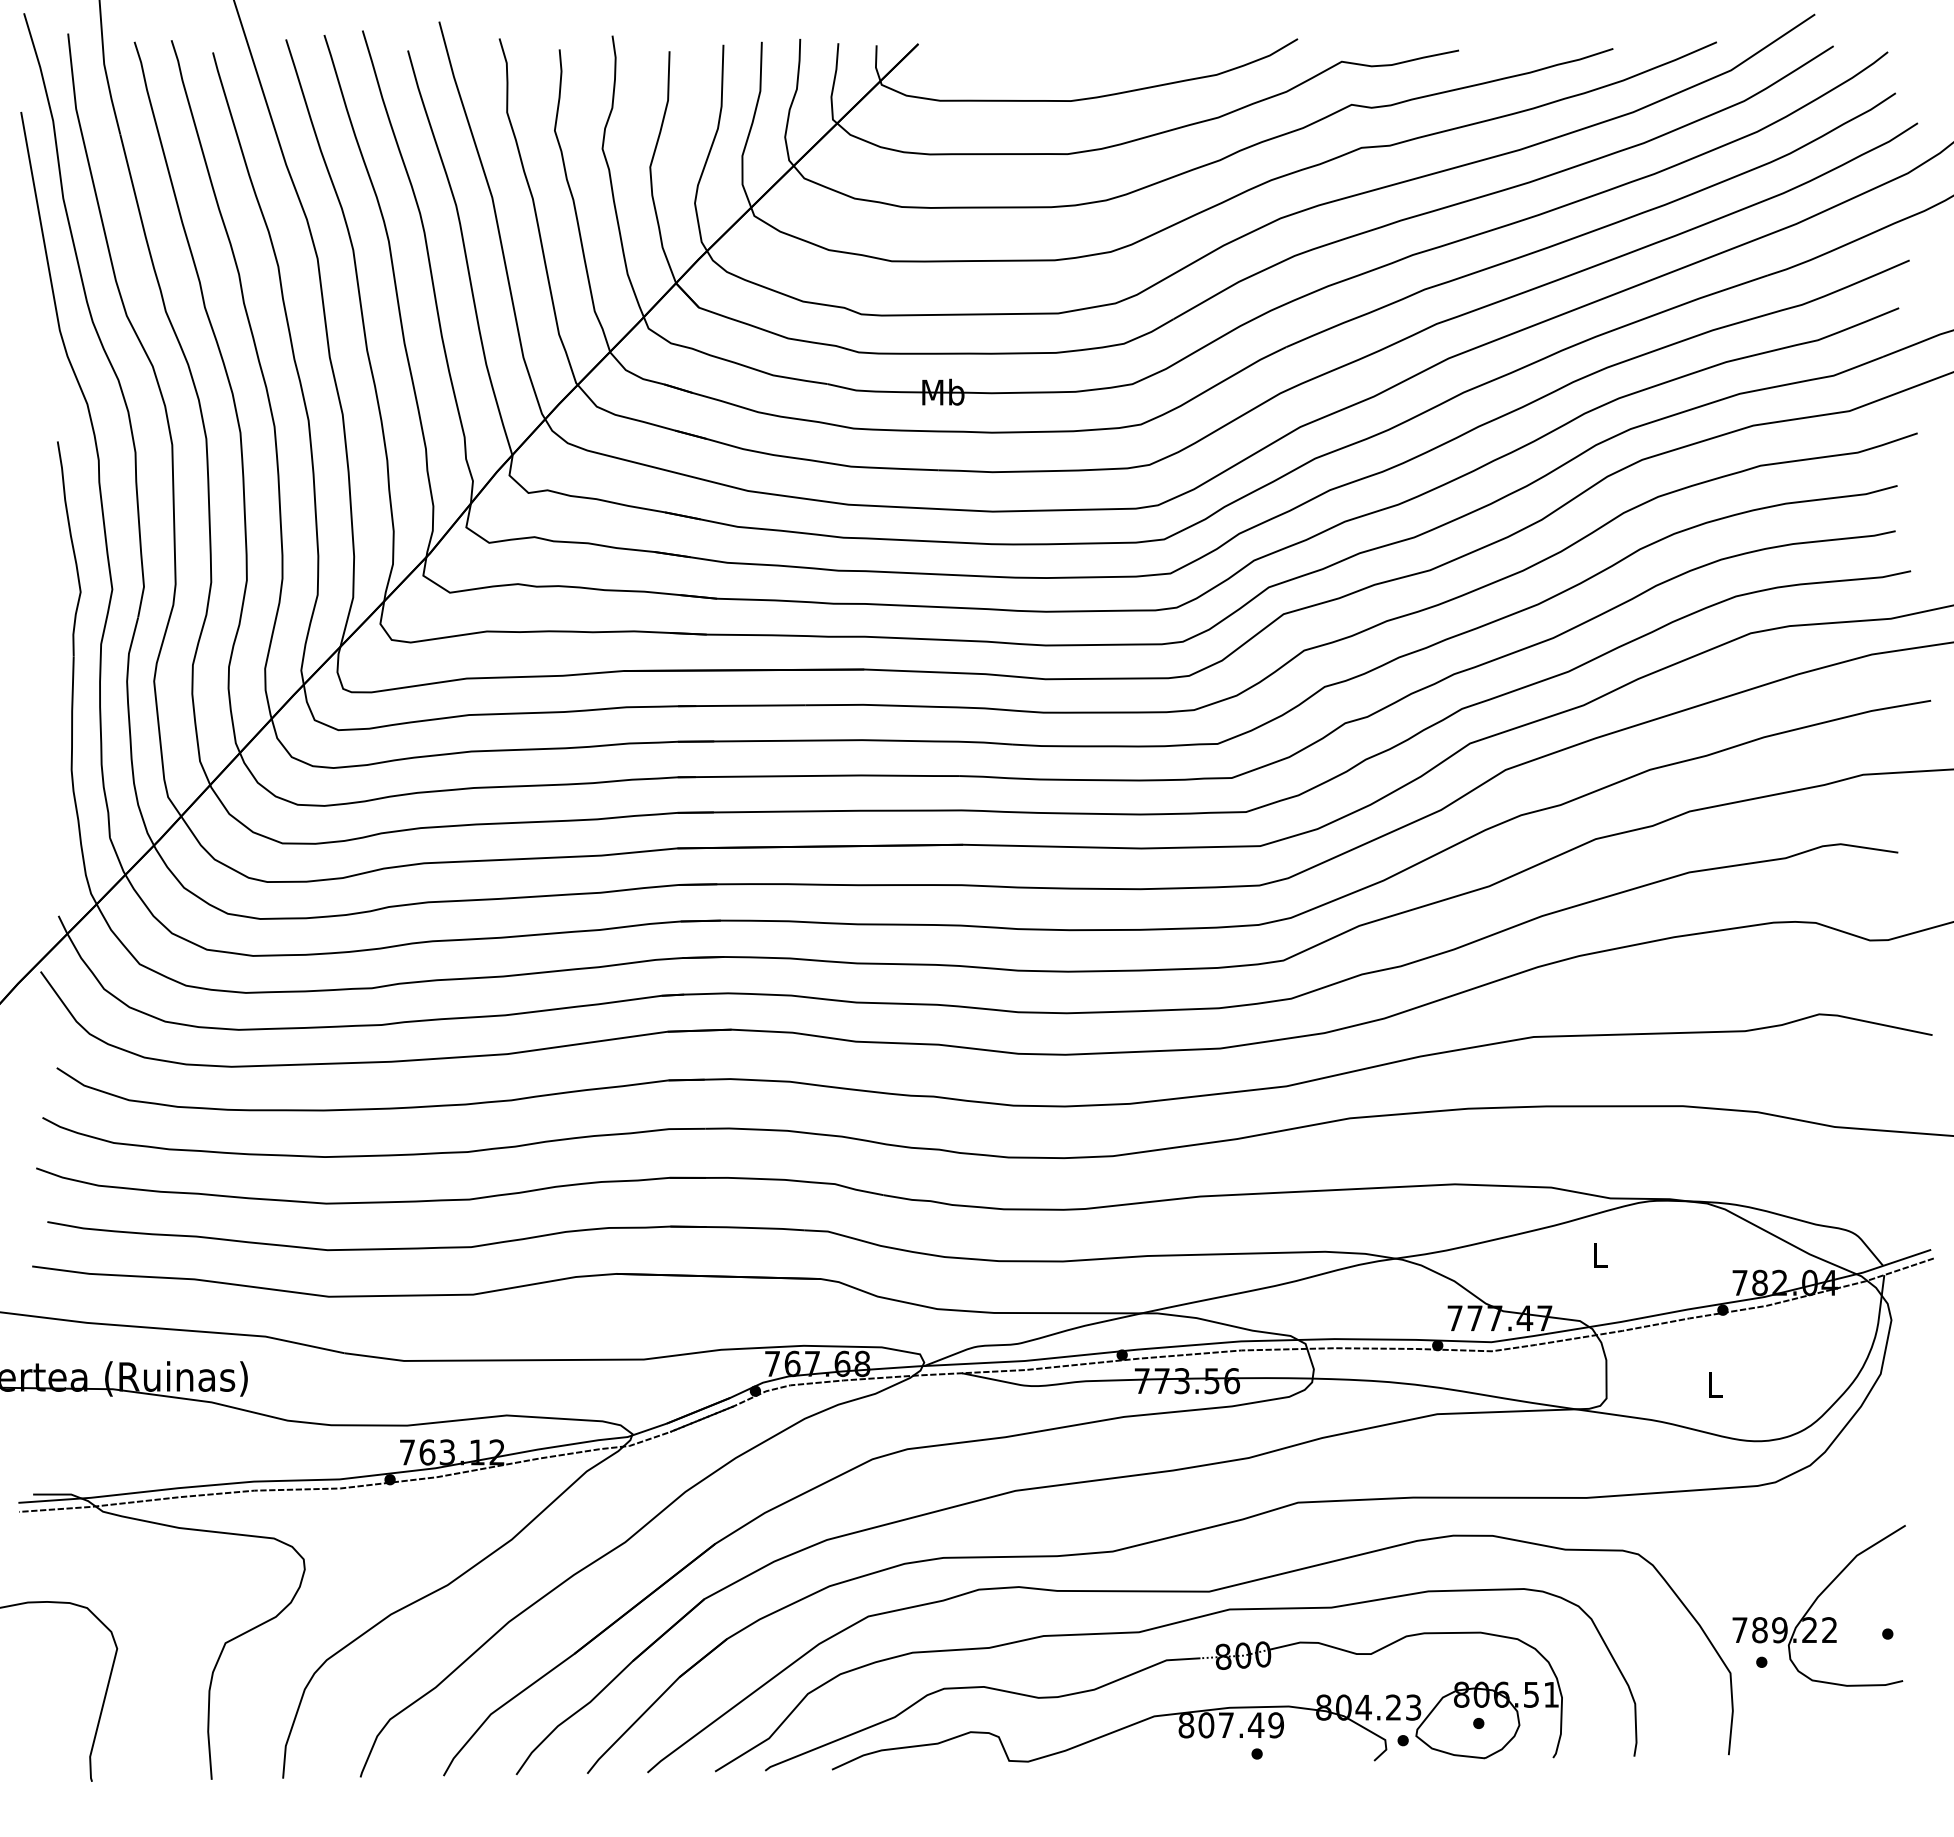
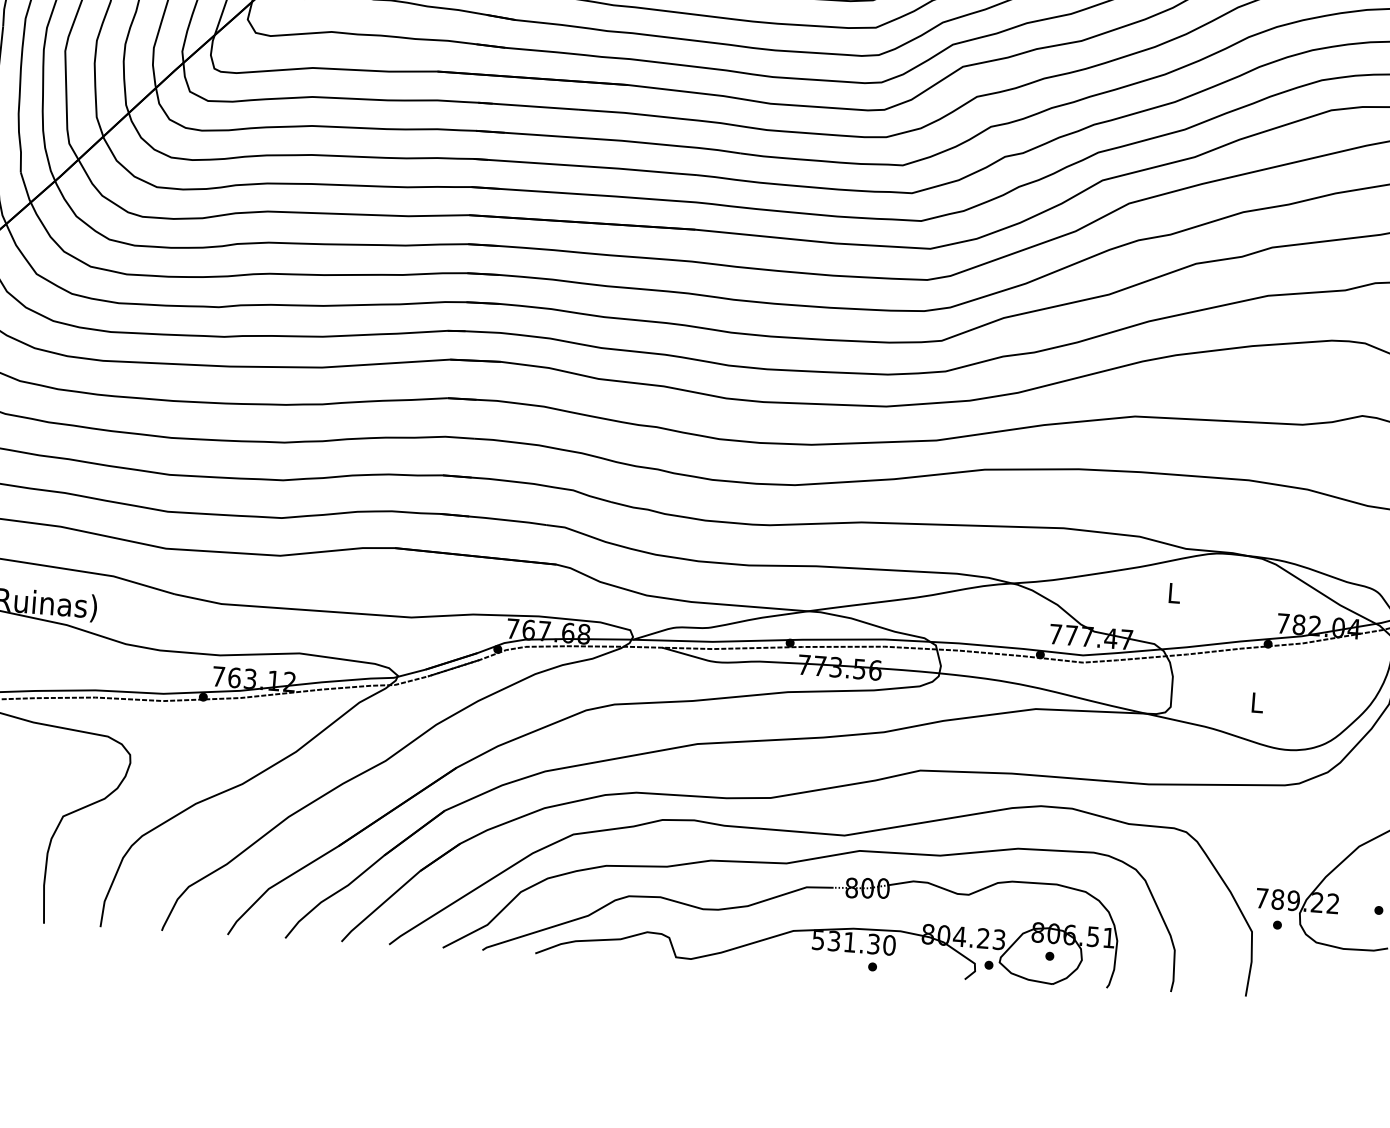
text: (1231, 1725) -> (854, 942), 807.49 -> 531.30

